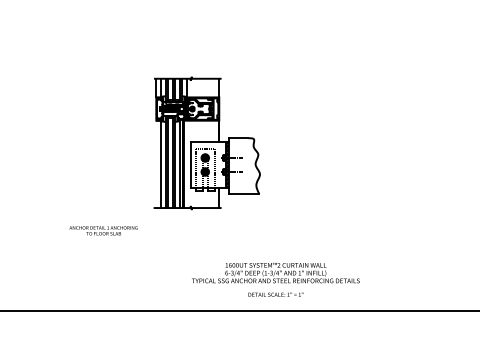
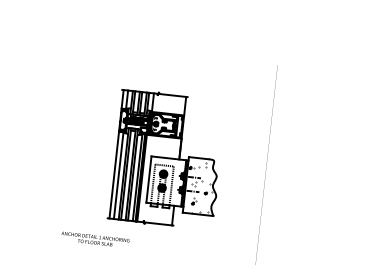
line: (156, 164) -> (114, 175), added
hatch: (241, 167) -> (198, 187), added
text: (103, 230) -> (95, 239), moved

